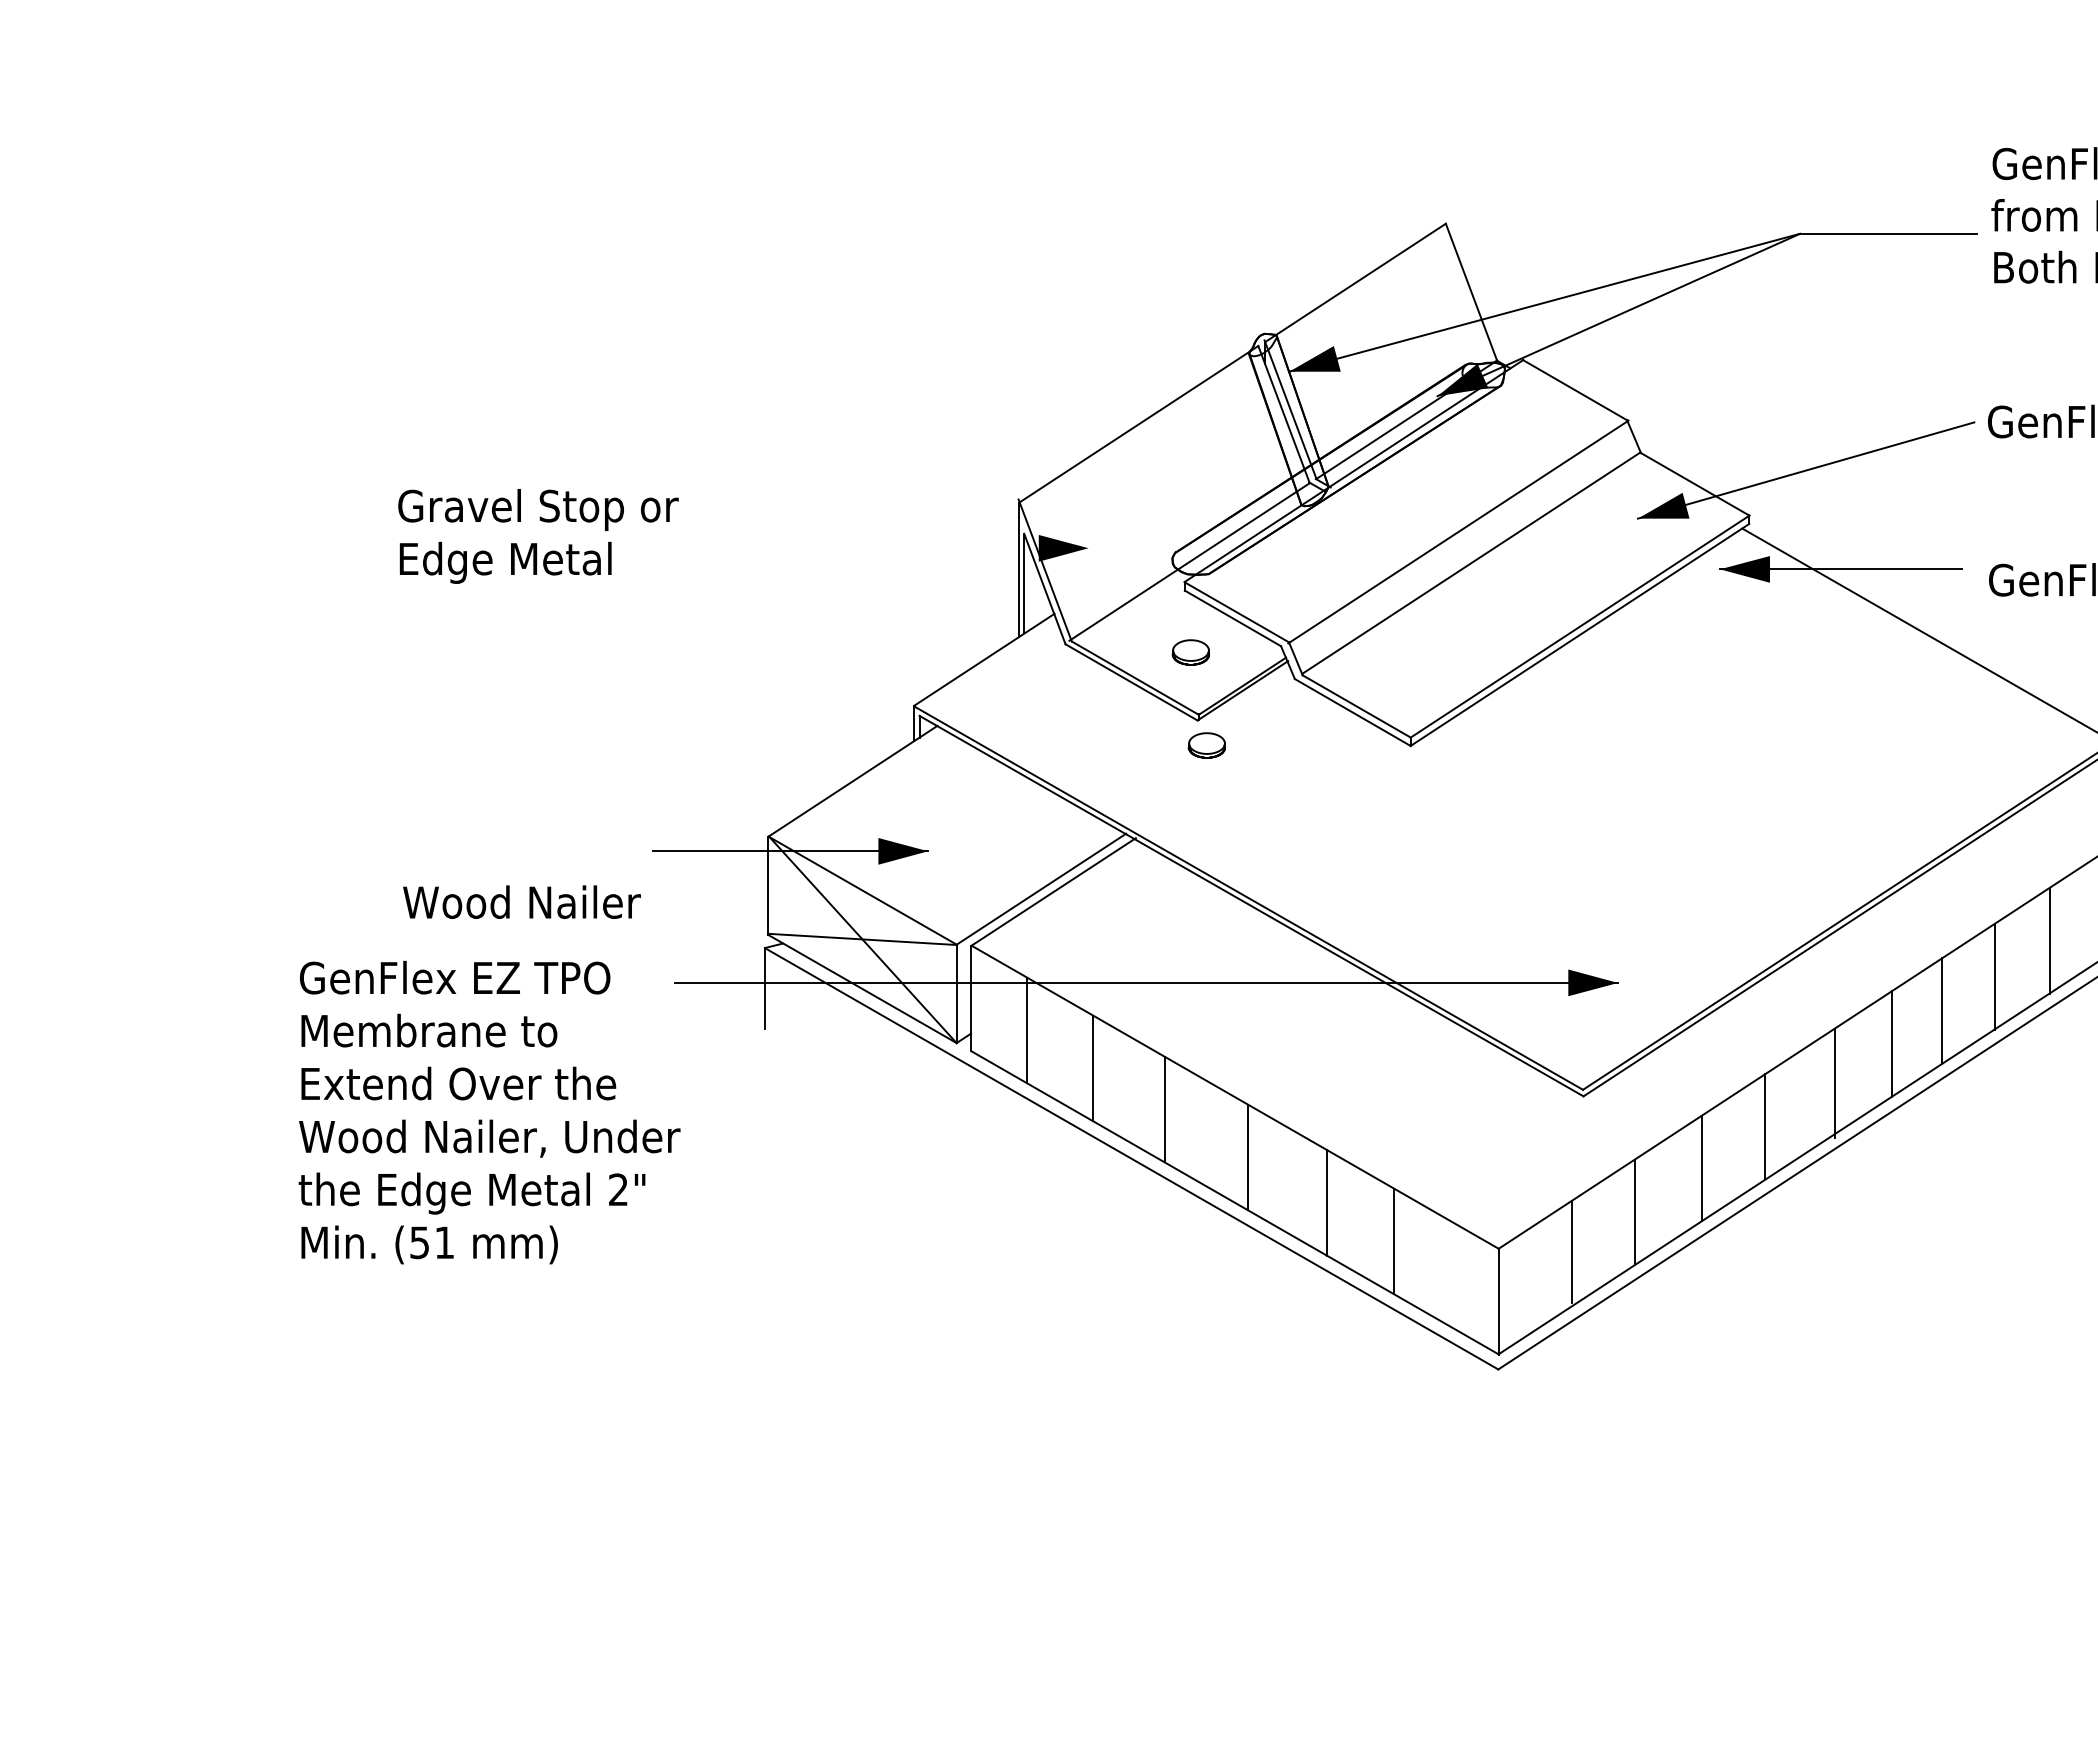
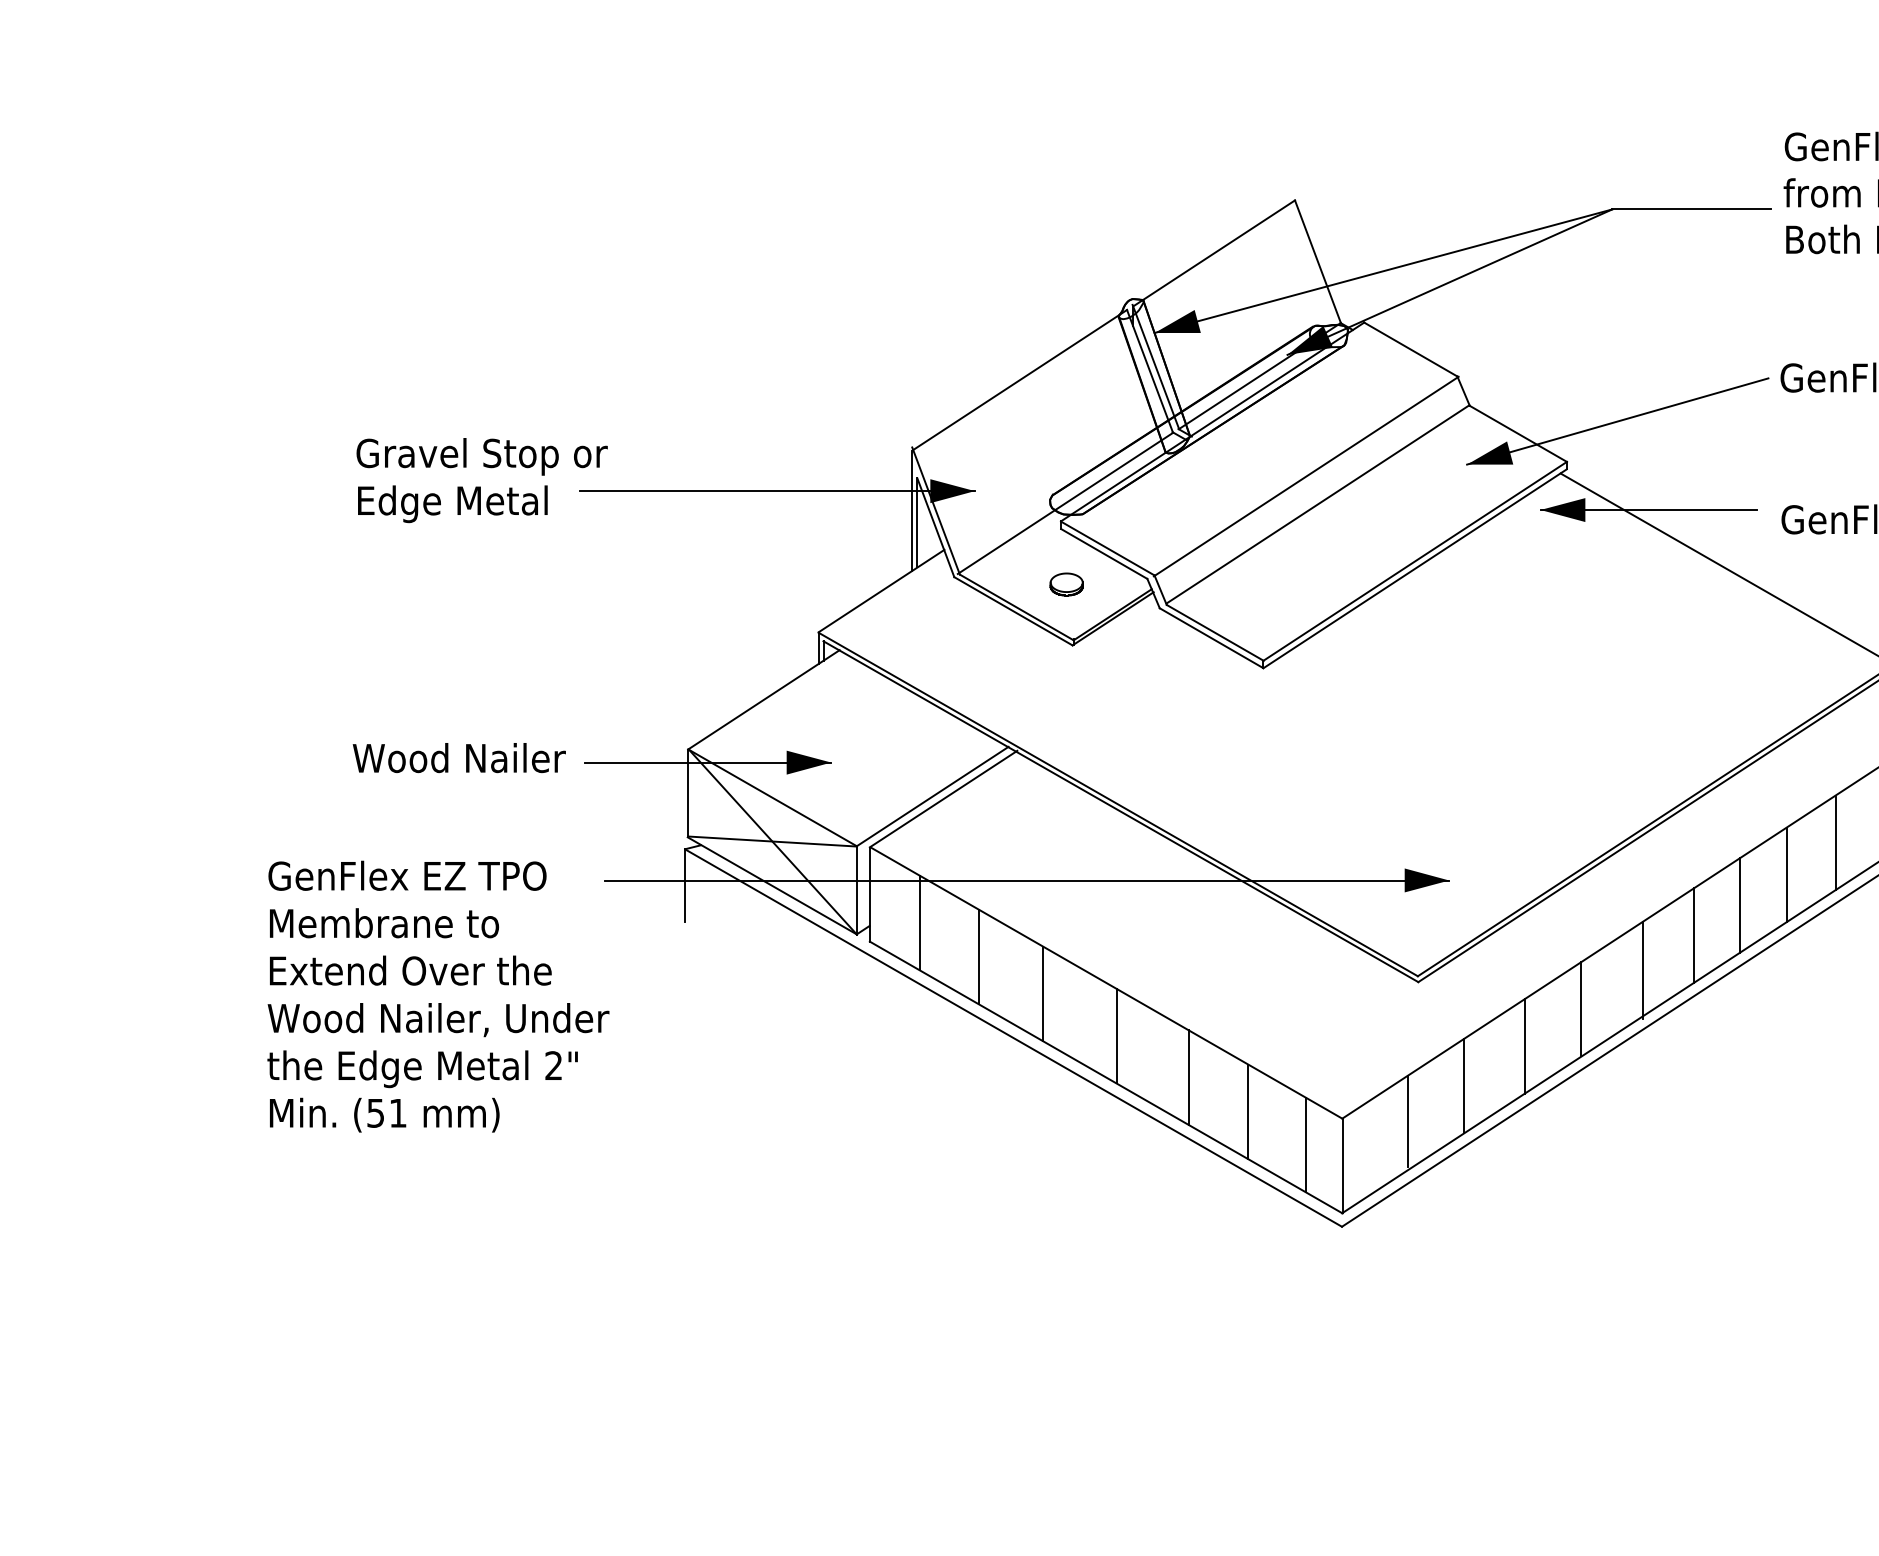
line: (868, 548) -> (777, 491), added
part: (1206, 745) -> (1080, 667), removed
text: (521, 901) -> (458, 757), moved
line: (1458, 1277) -> (1306, 1144), added

